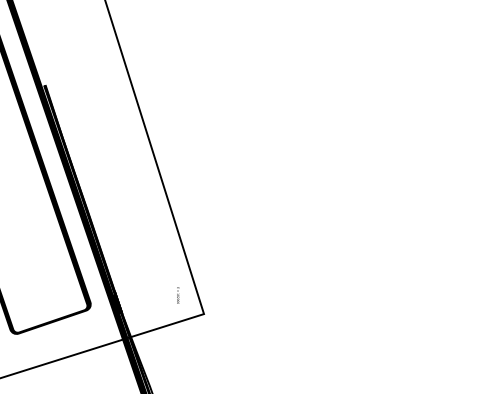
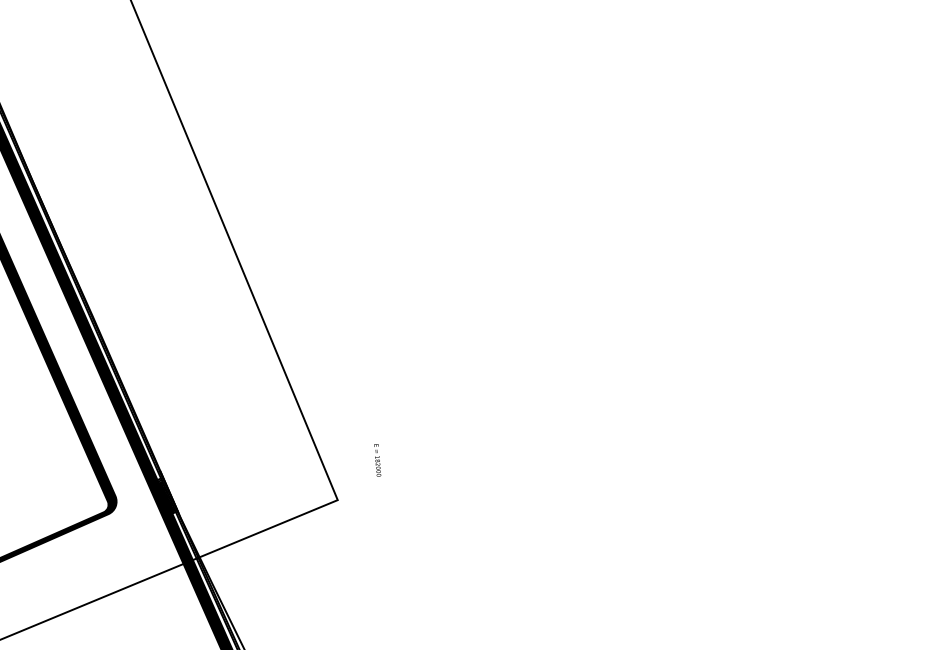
text: (178, 295) -> (378, 460), moved

